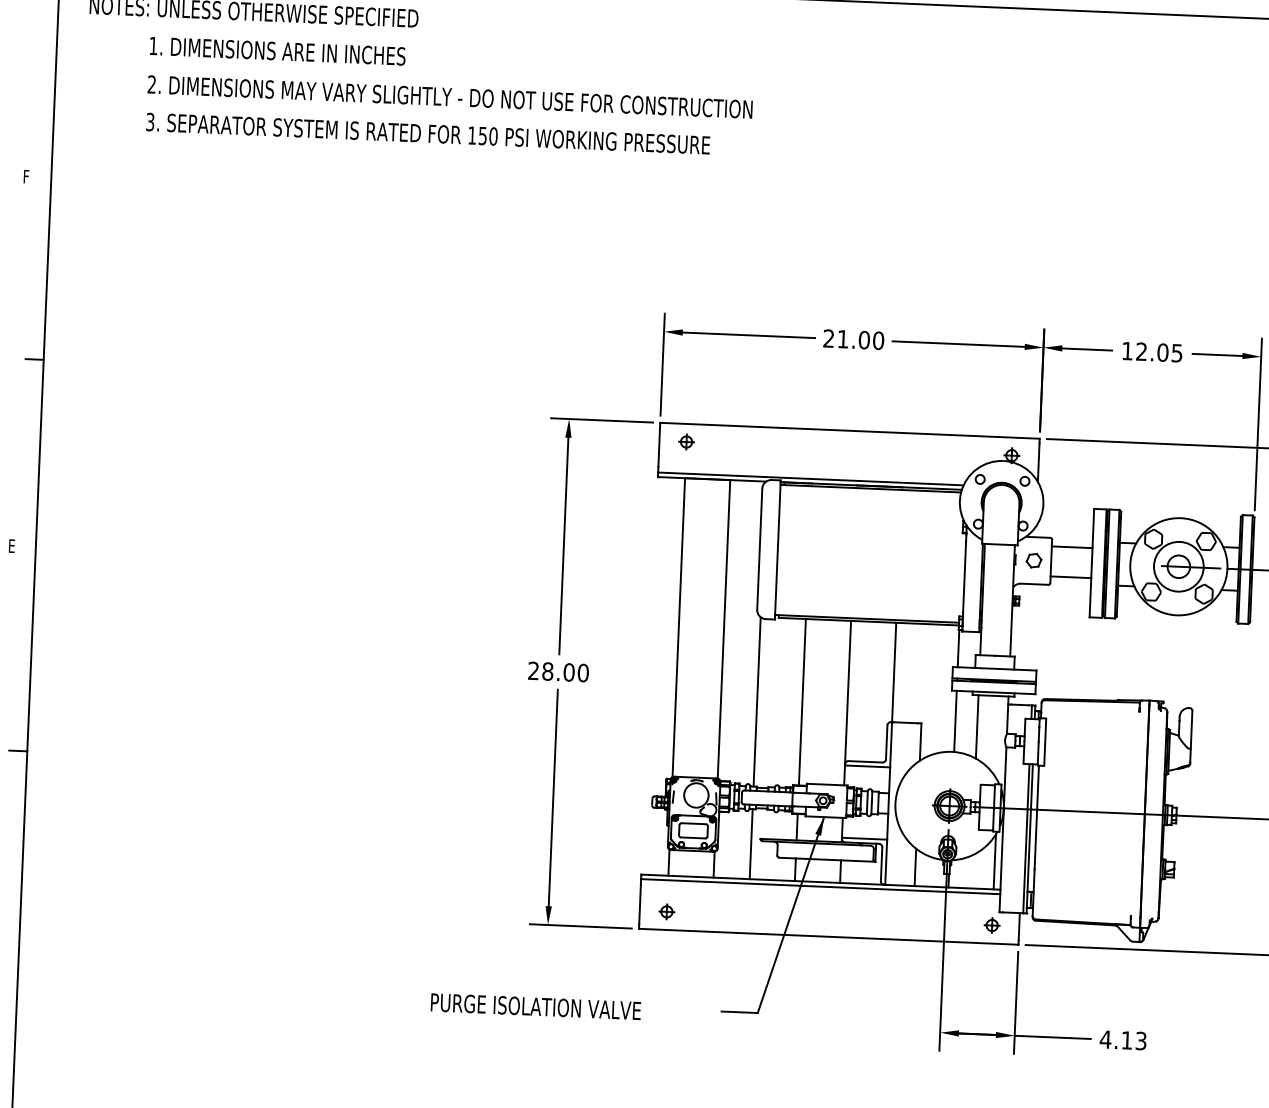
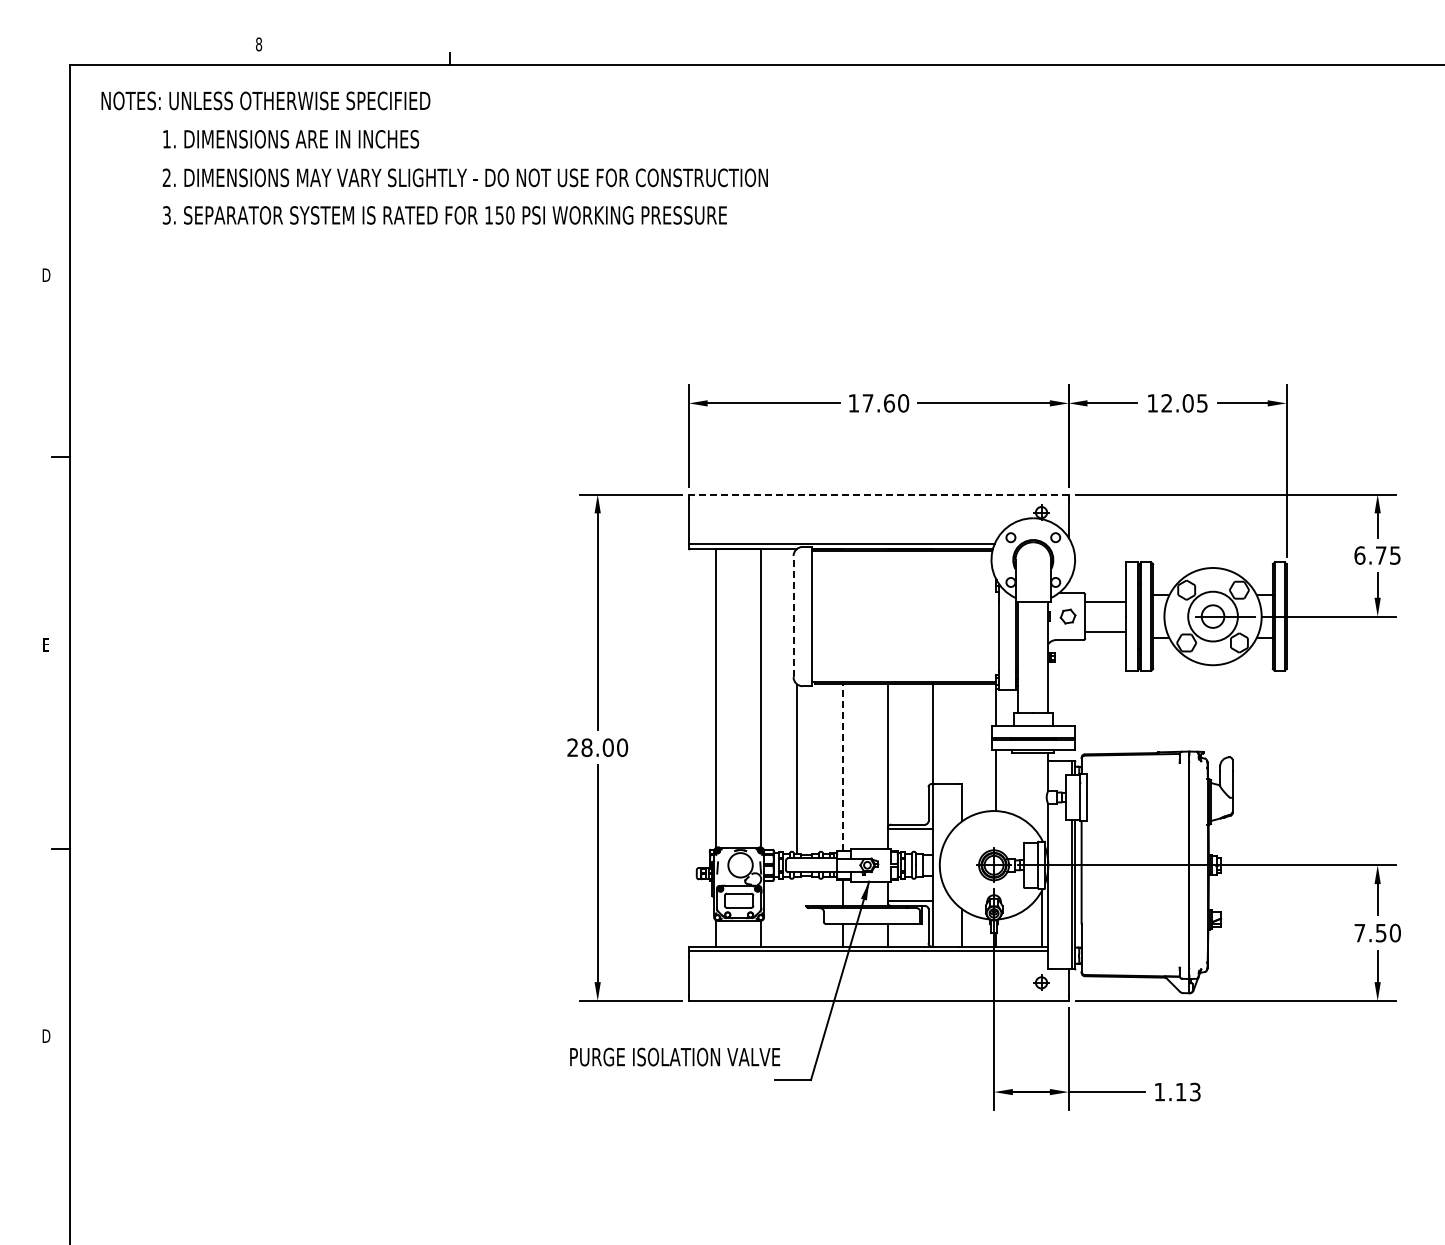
text: (27, 176) -> (46, 274), F -> D
text: (846, 339) -> (871, 403), 21.00 -> 17.60
line: (849, 430) -> (878, 494), solid -> dashed
part: (686, 441) -> (715, 512), removed
line: (759, 549) -> (793, 616), solid -> dashed
line: (802, 702) -> (842, 767), solid -> dashed
line: (977, 726) -> (1018, 784), removed
line: (751, 844) -> (797, 911), removed
part: (666, 911) -> (715, 982), removed
text: (536, 1006) -> (675, 1056), moved
text: (1105, 1040) -> (1159, 1092), 4.13 -> 1.13

